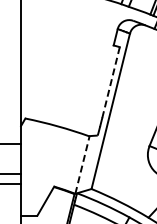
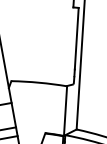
line: (111, 82) -> (77, 38), dashed -> solid
line: (82, 165) -> (65, 111), dashed -> solid

